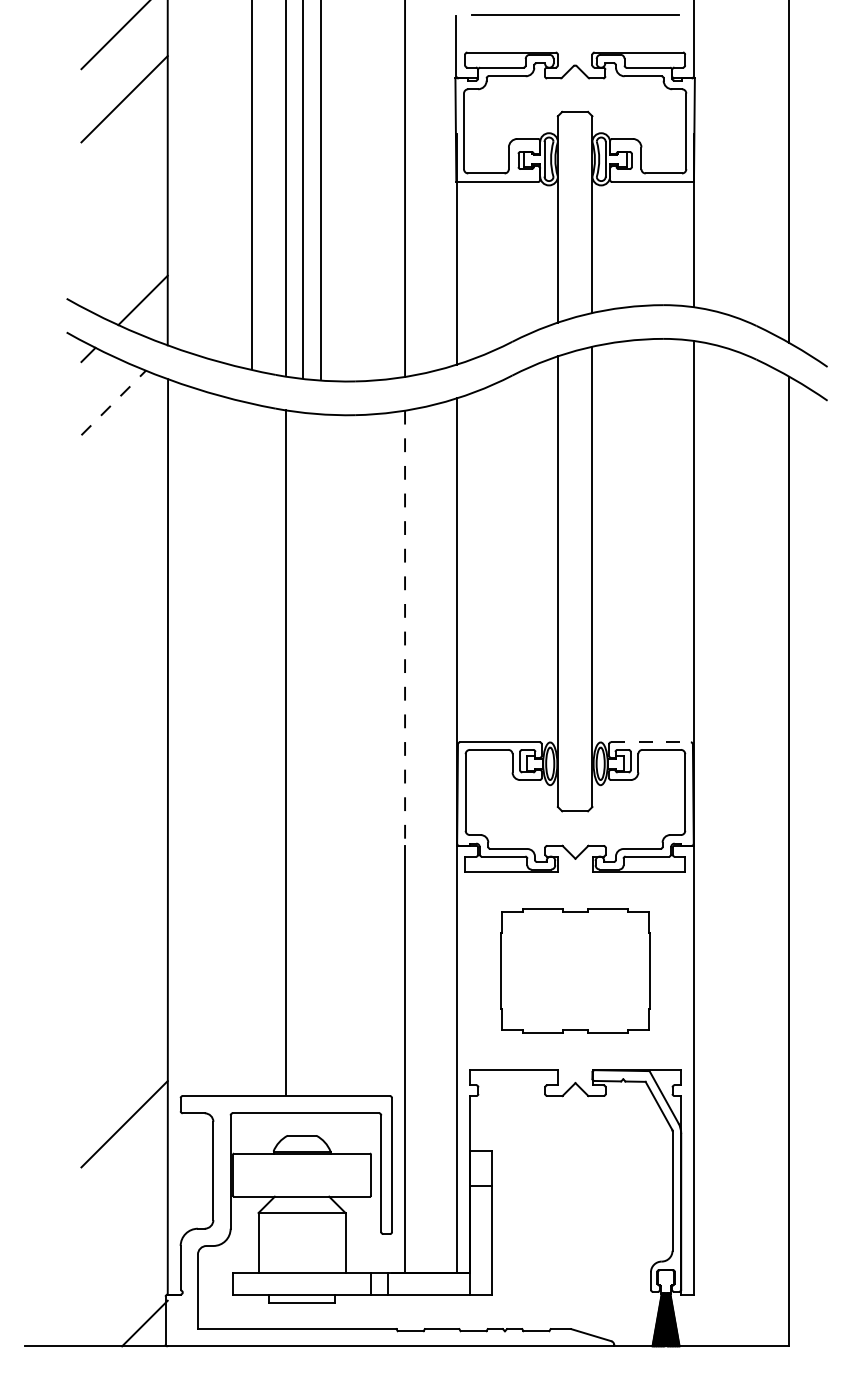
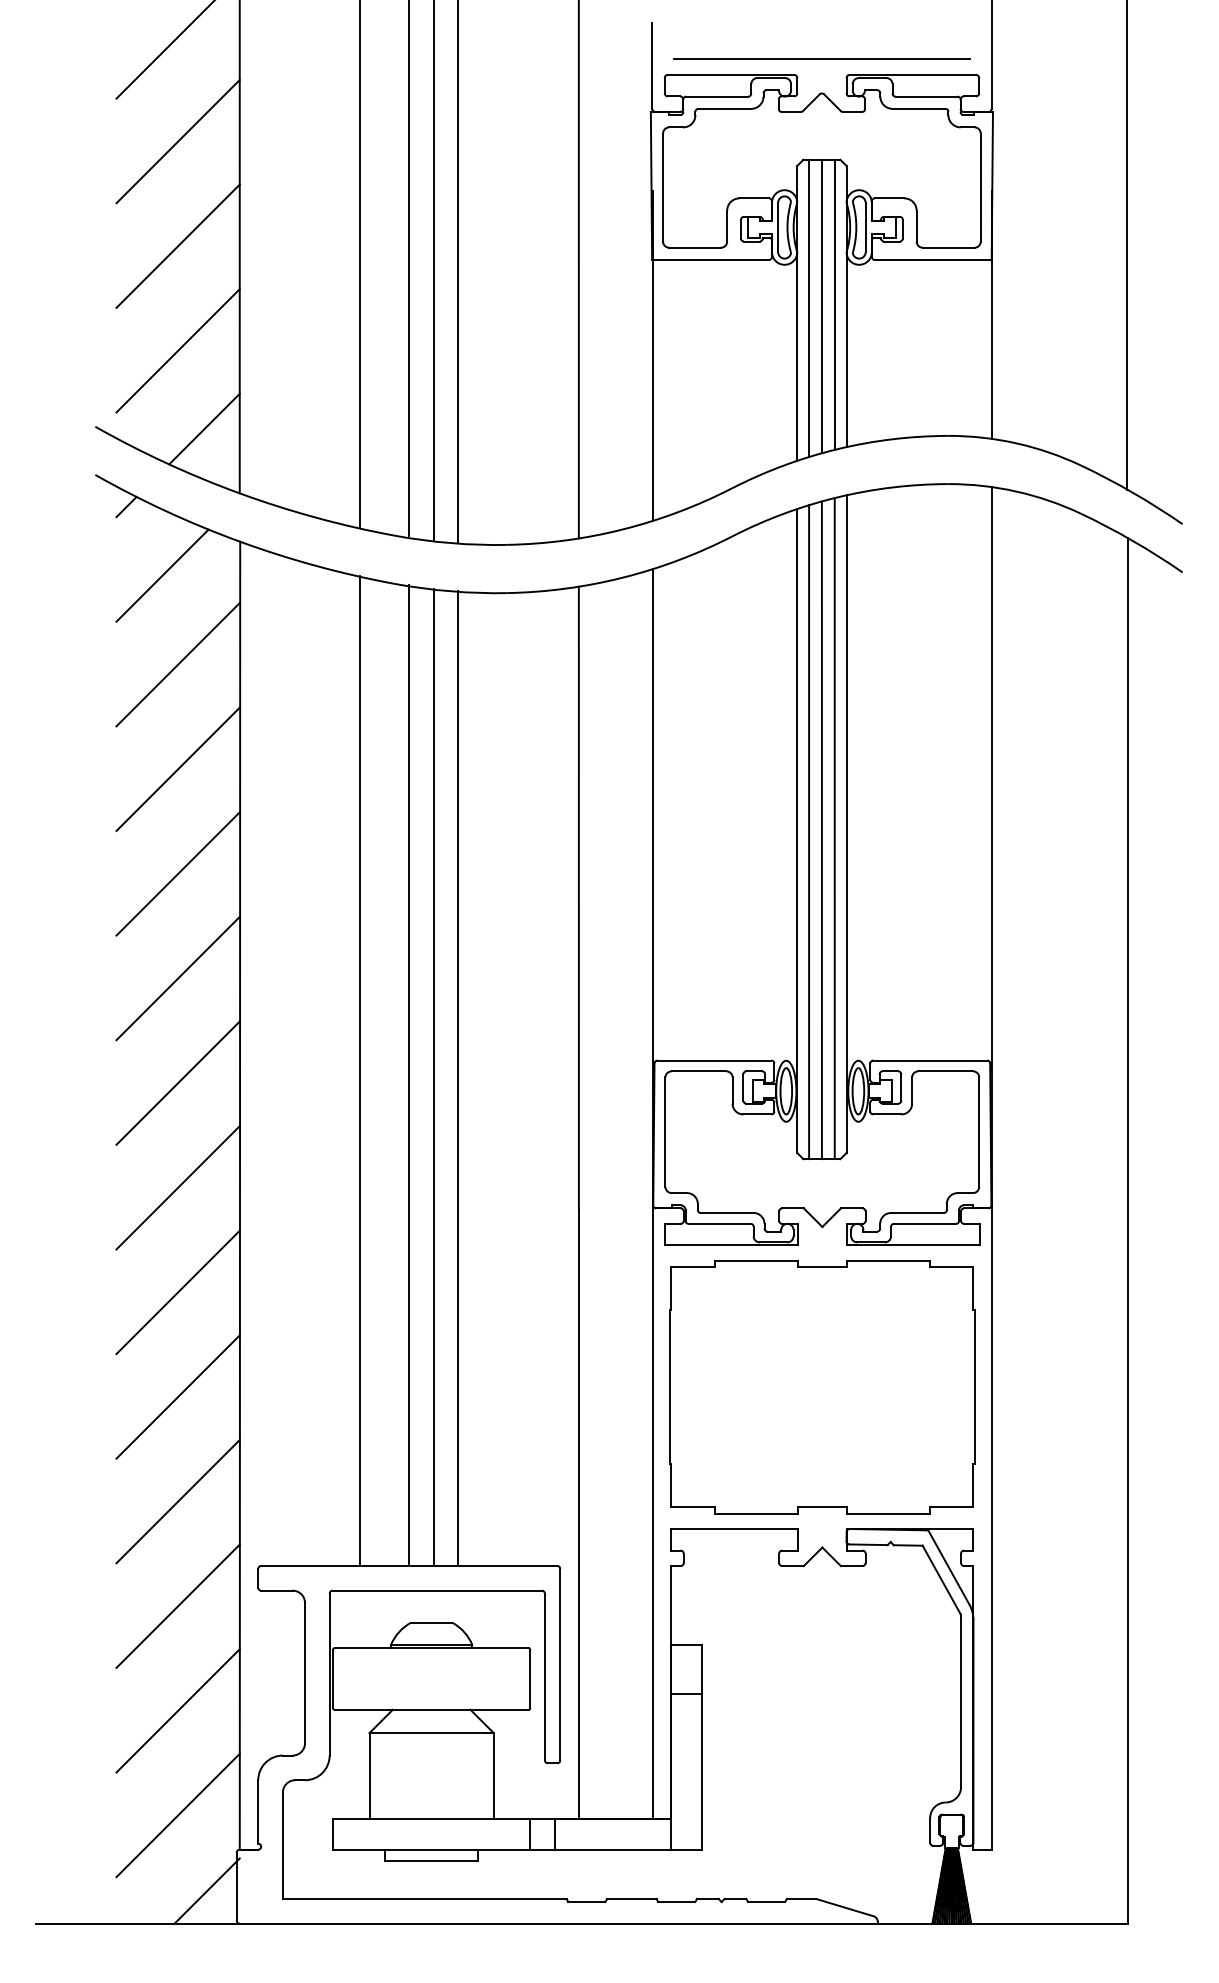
line: (575, 14) -> (822, 59), moved
line: (124, 172) -> (177, 246), added
line: (584, 212) -> (835, 303), added
line: (575, 214) -> (822, 306), added
line: (566, 215) -> (809, 307), added
line: (124, 245) -> (177, 350), added
line: (113, 402) -> (162, 574), dashed -> solid
line: (124, 465) -> (177, 664), added
line: (124, 538) -> (177, 769), added
line: (584, 579) -> (835, 827), added
line: (575, 581) -> (822, 830), added
line: (566, 582) -> (809, 832), added
line: (124, 611) -> (177, 873), added
line: (405, 628) -> (579, 897), dashed -> solid
line: (124, 684) -> (177, 977), added
line: (650, 742) -> (929, 1060), dashed -> solid
line: (251, 748) -> (359, 1069), added
line: (303, 753) -> (433, 1076), added
line: (320, 754) -> (458, 1077), added
line: (124, 758) -> (177, 1083), added
line: (124, 831) -> (177, 1187), added
line: (124, 904) -> (177, 1292), added
part: (575, 970) -> (822, 1386), size x1.43
line: (124, 977) -> (177, 1396), added
line: (124, 1050) -> (177, 1500), added
line: (124, 1197) -> (177, 1710), added
line: (124, 1270) -> (177, 1815), added

